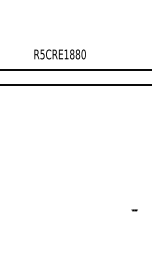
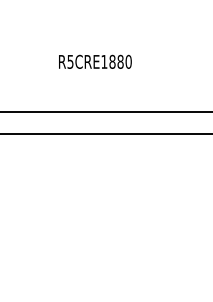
text: (59, 54) -> (94, 61), moved

